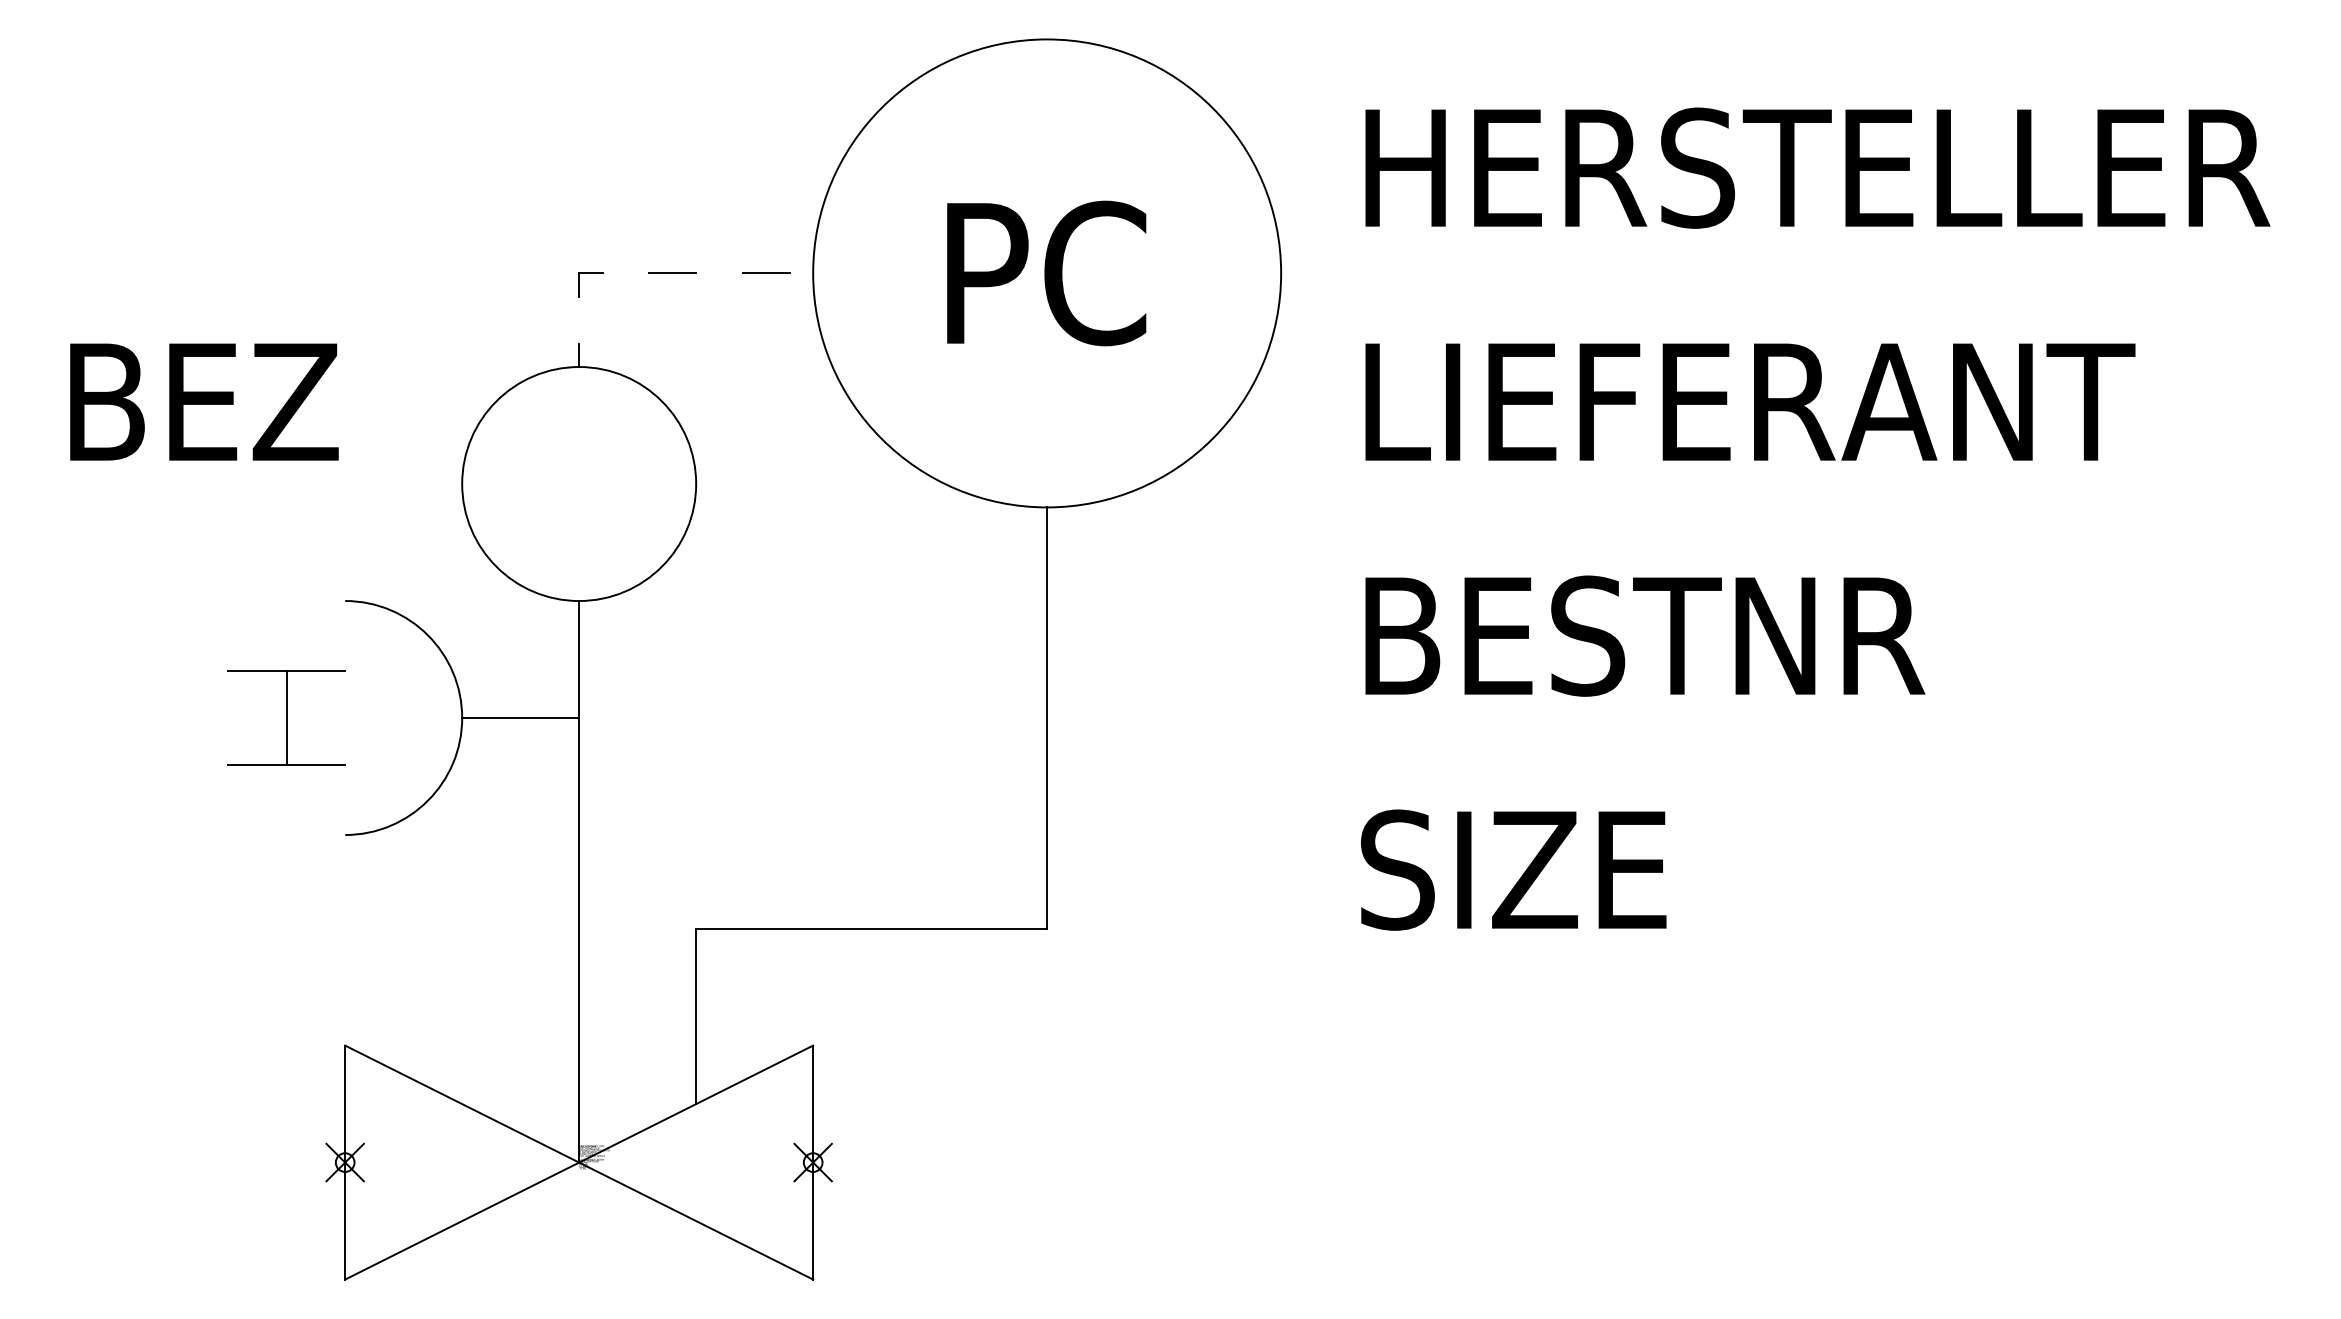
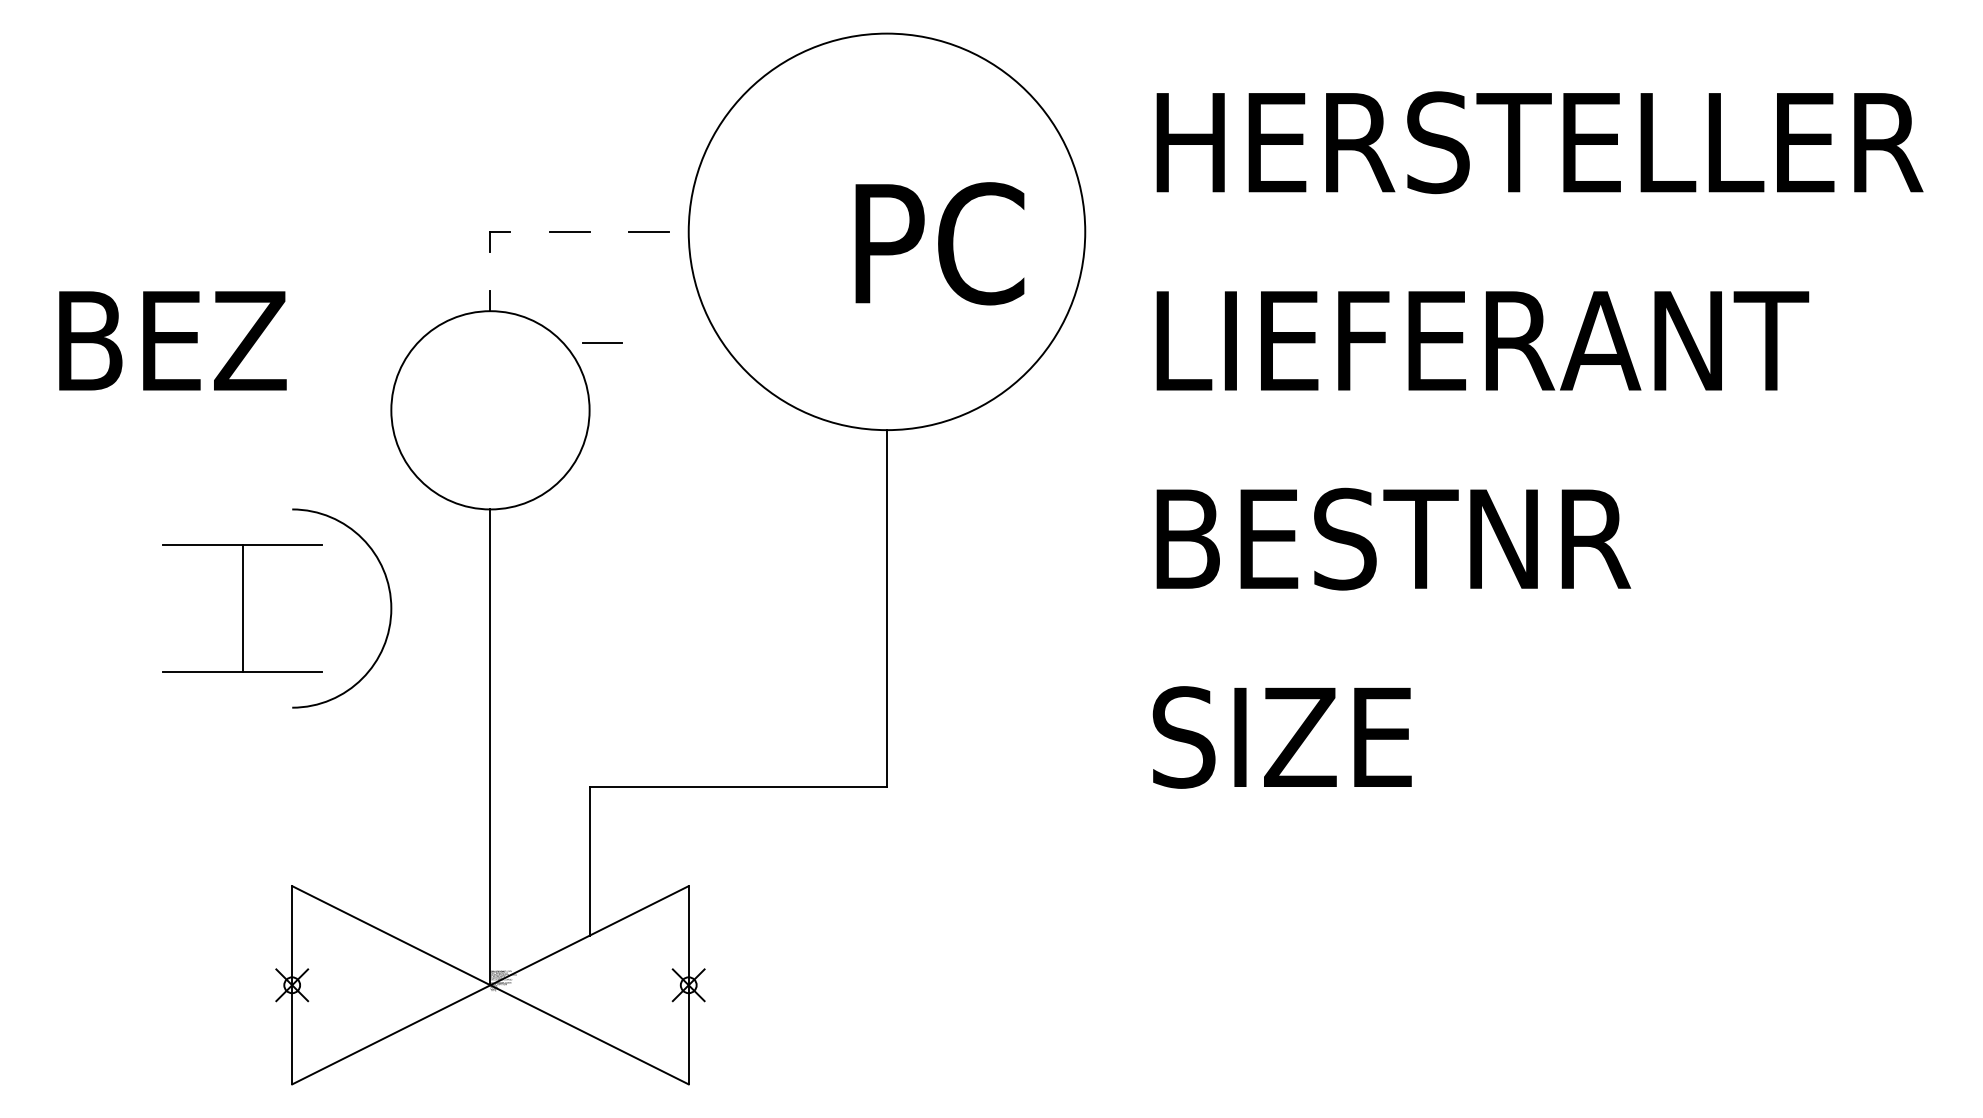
text: (1046, 273) -> (939, 243), moved
line: (711, 403) -> (602, 342), added
part: (286, 717) -> (242, 608), size x1.6
line: (520, 718) -> (440, 608), removed

